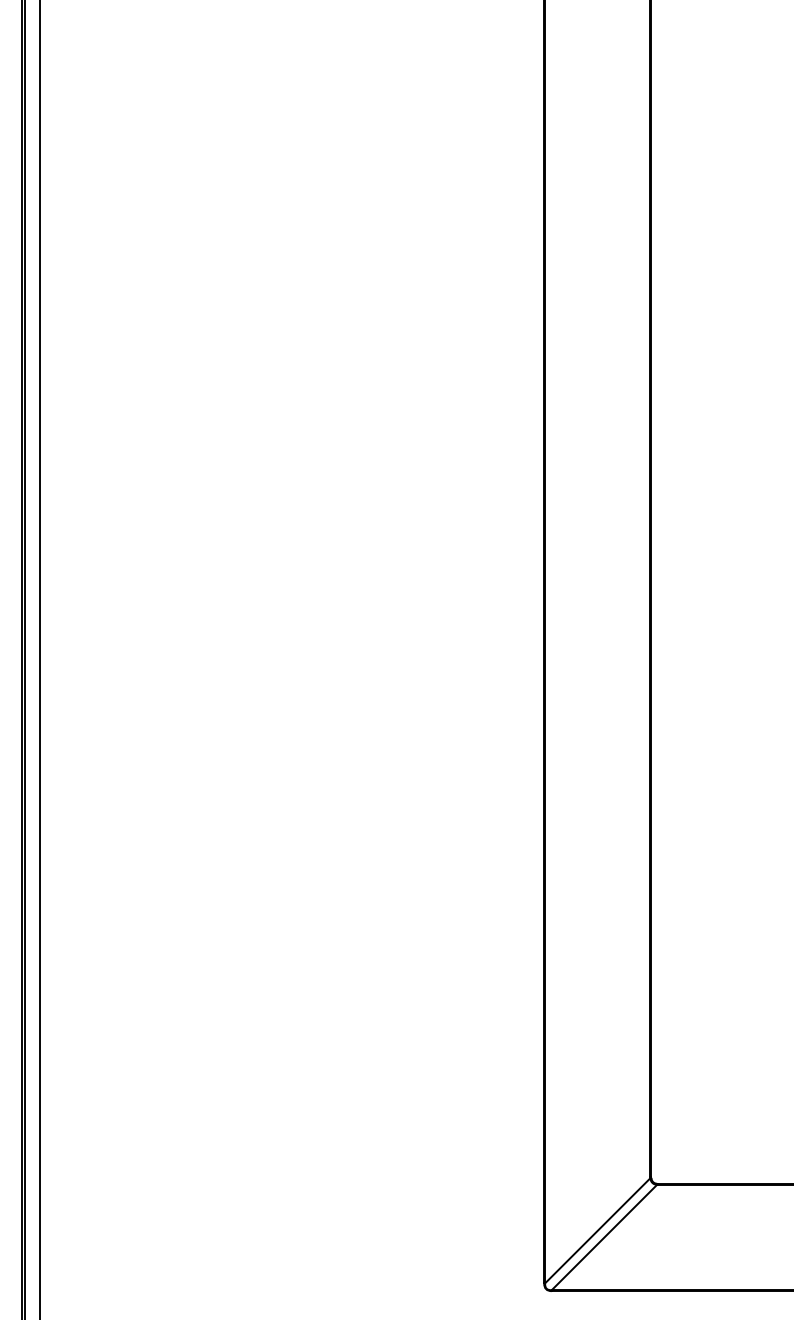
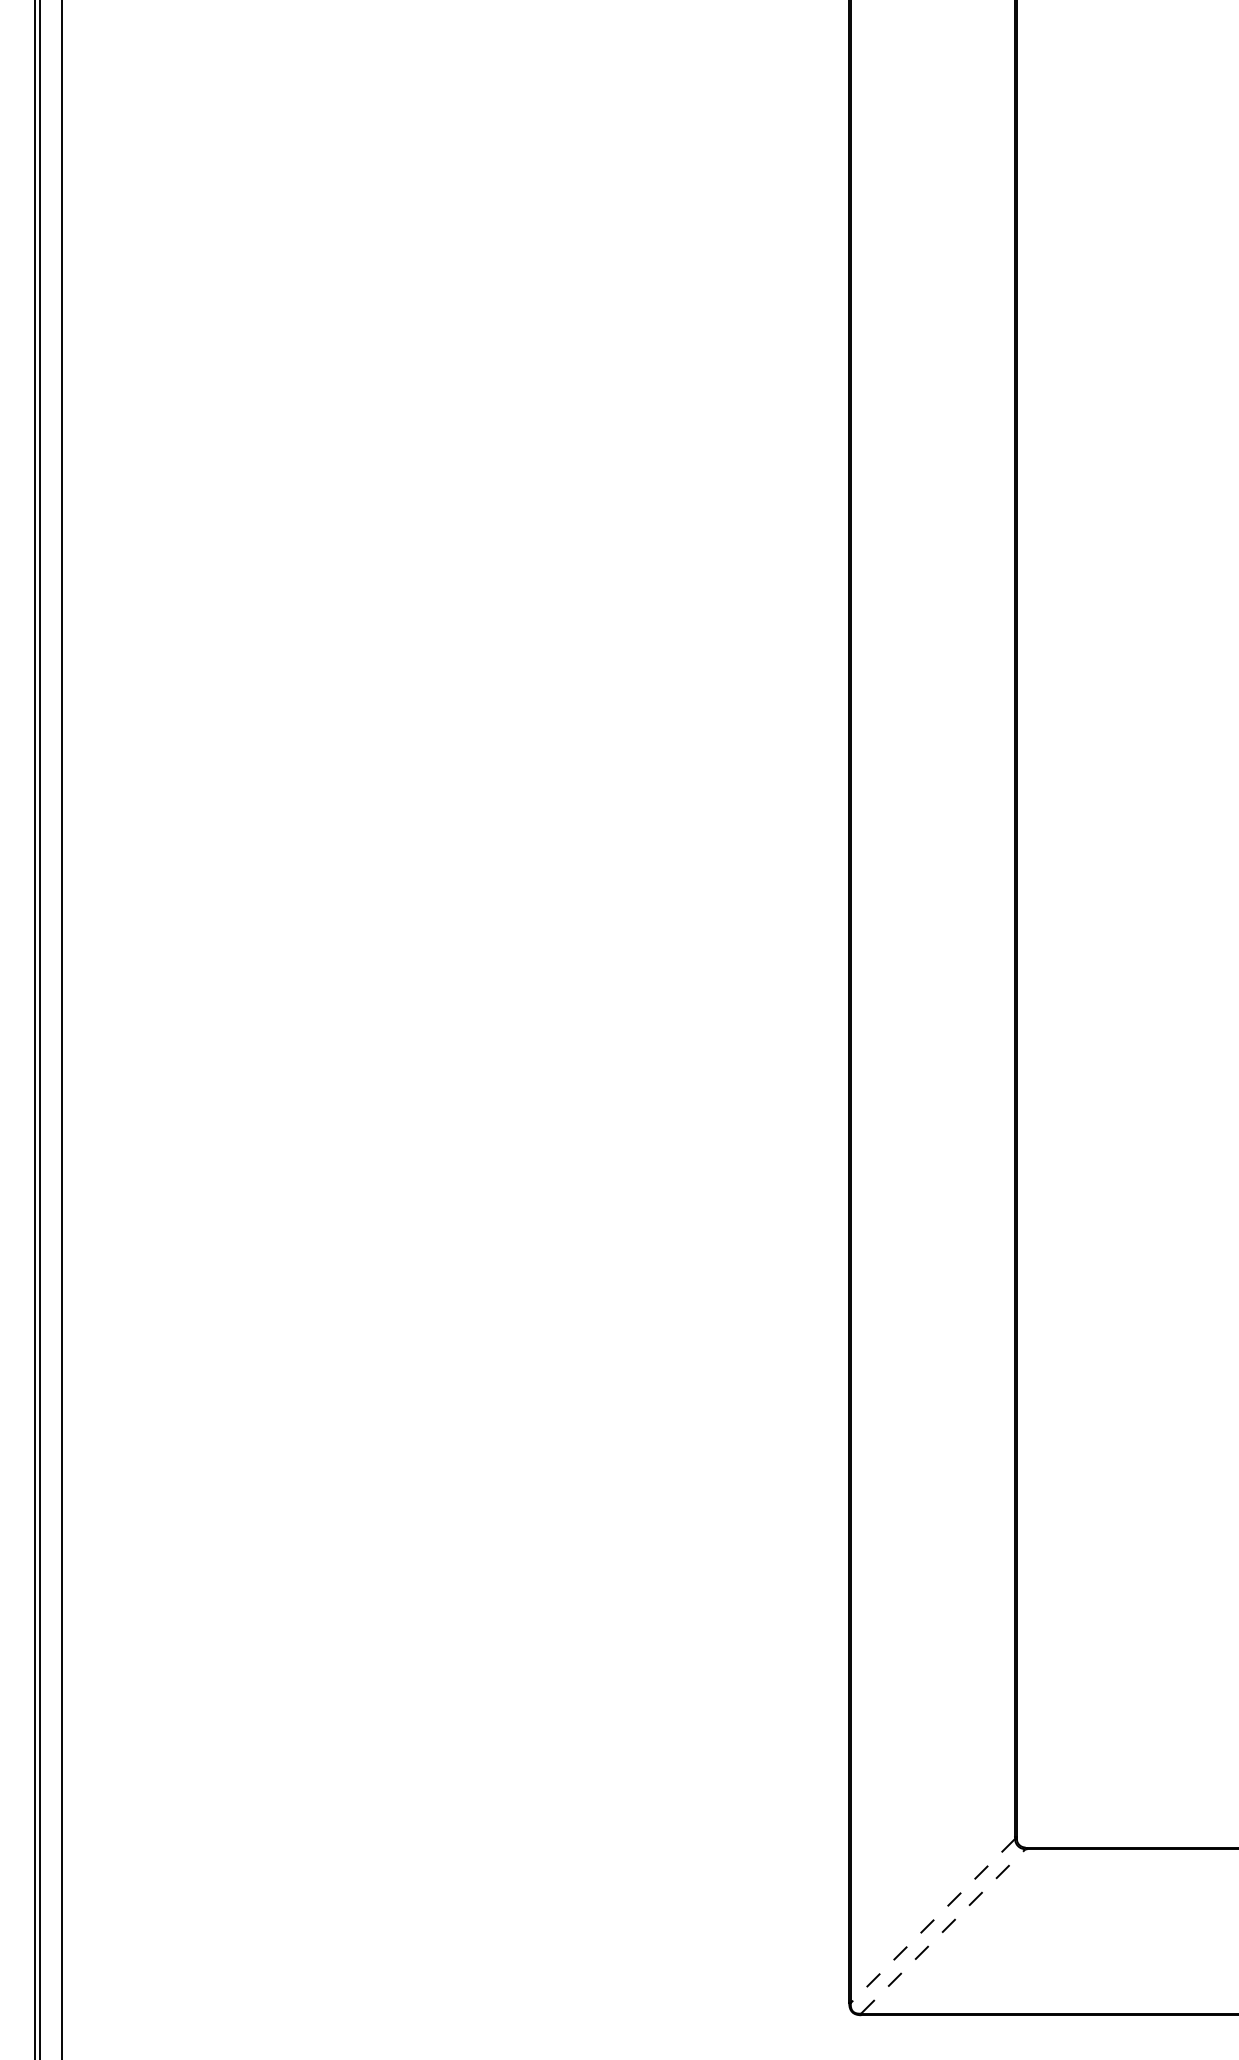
line: (597, 1231) -> (932, 1922), solid -> dashed
line: (604, 1237) -> (943, 1931), solid -> dashed

